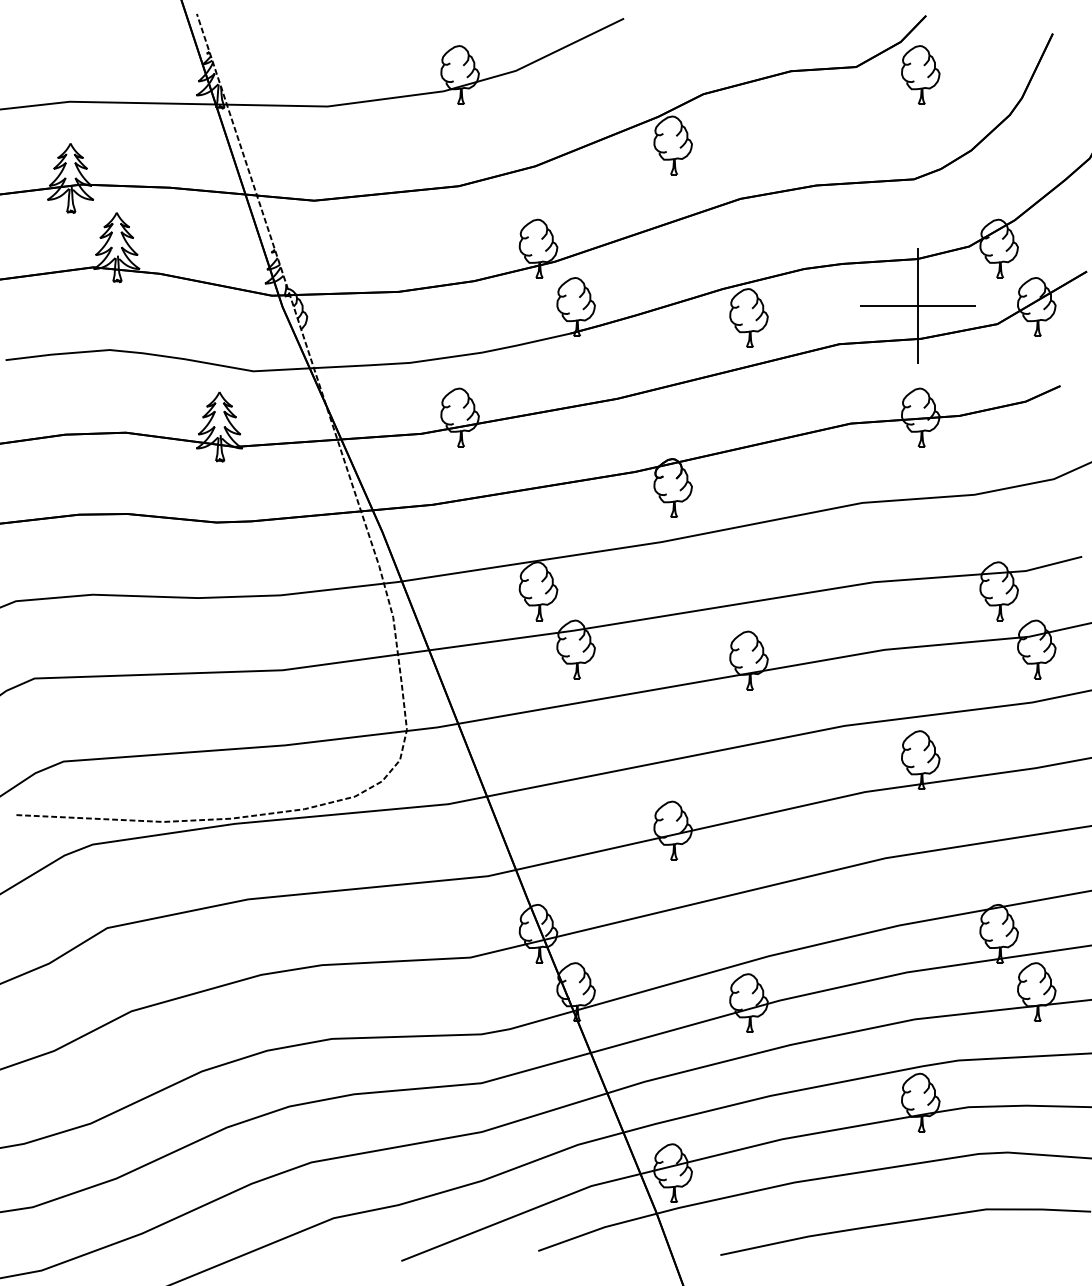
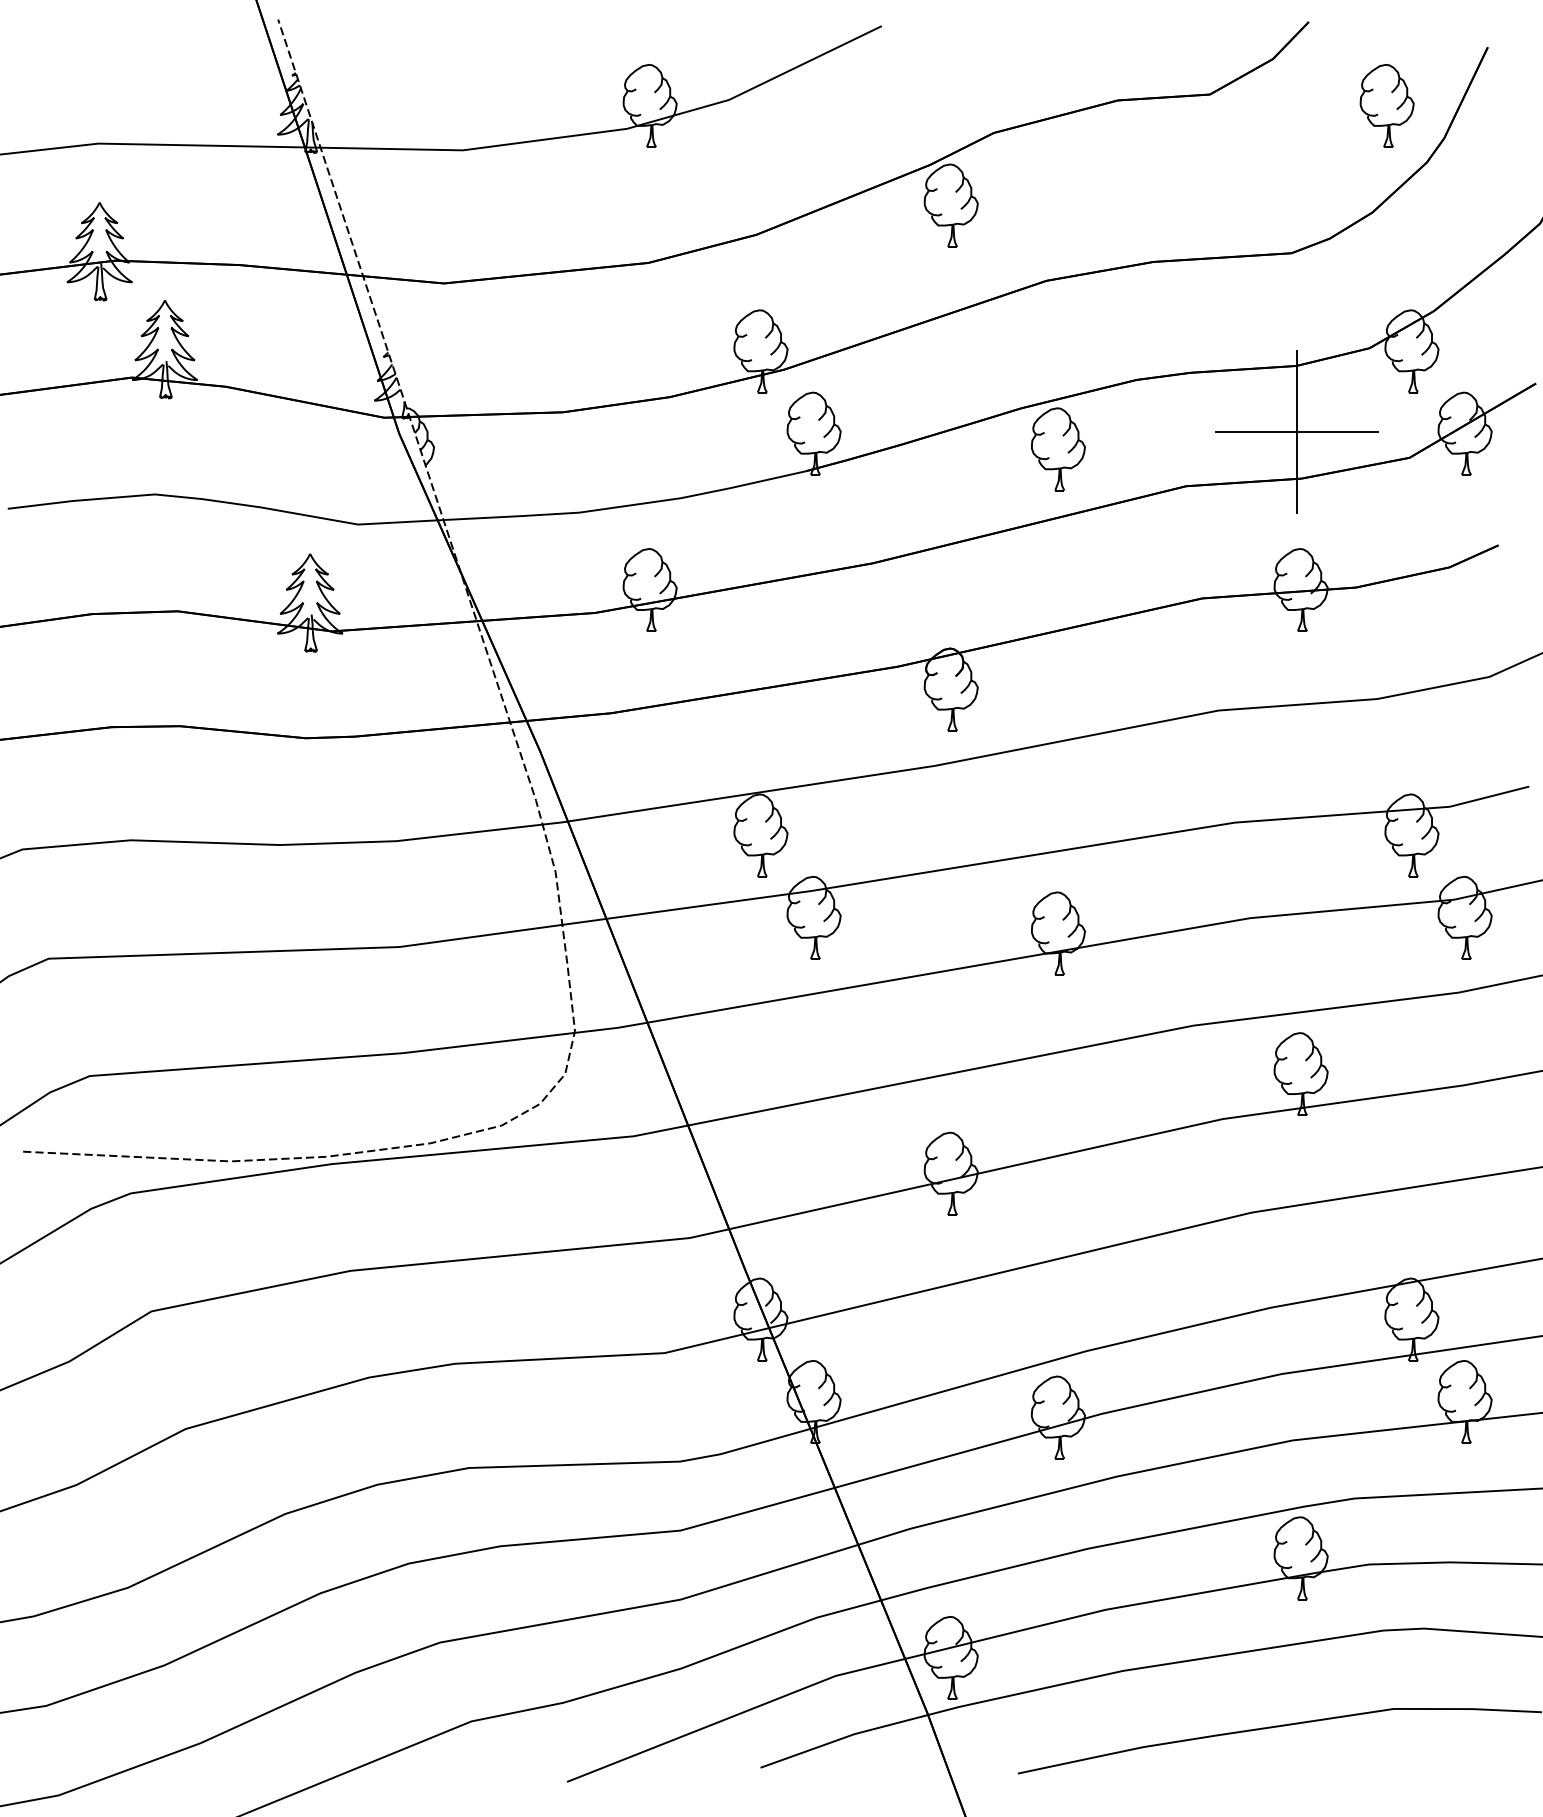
part: (920, 74) -> (1386, 105), moved

